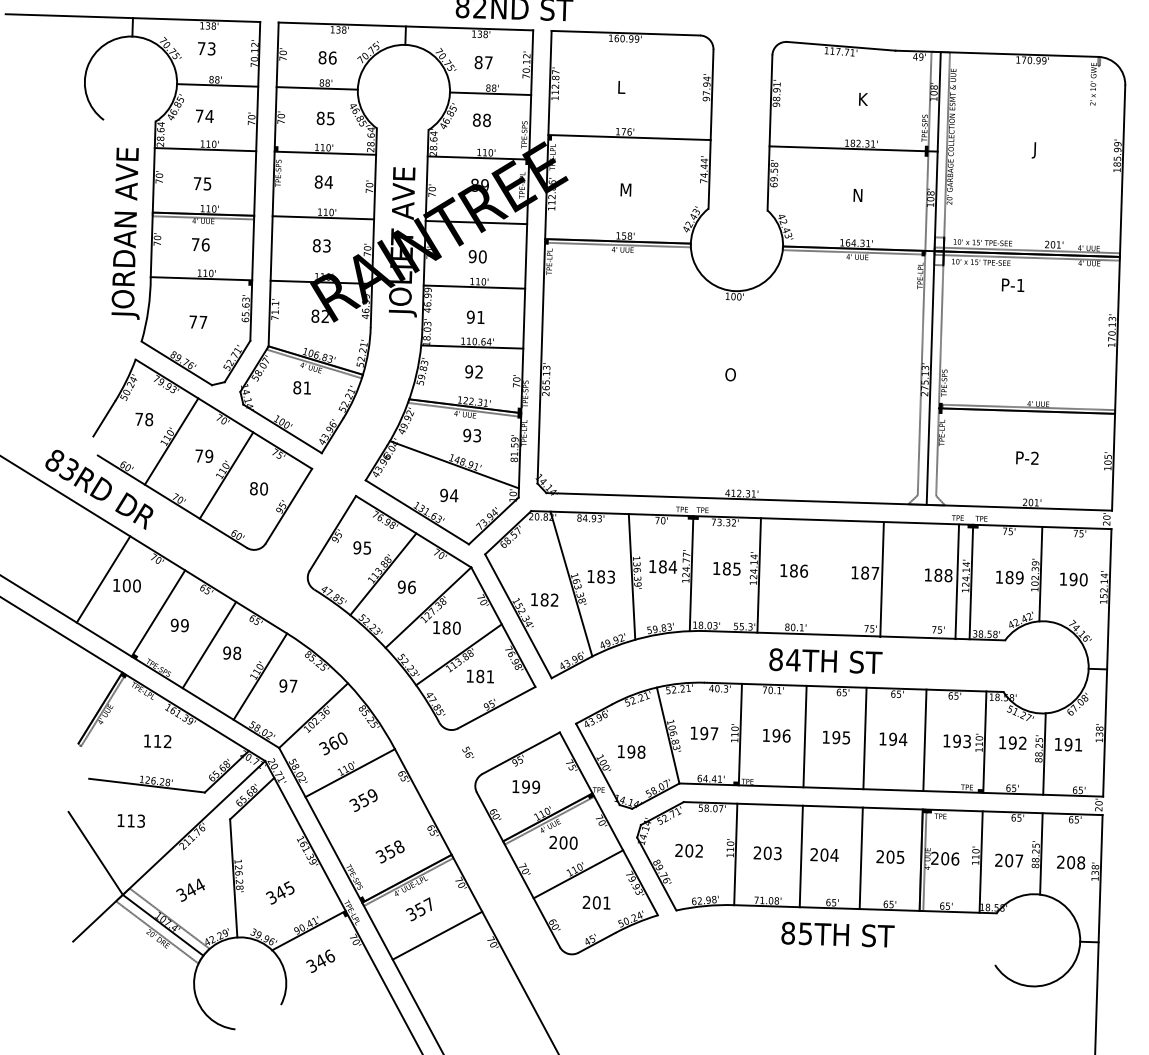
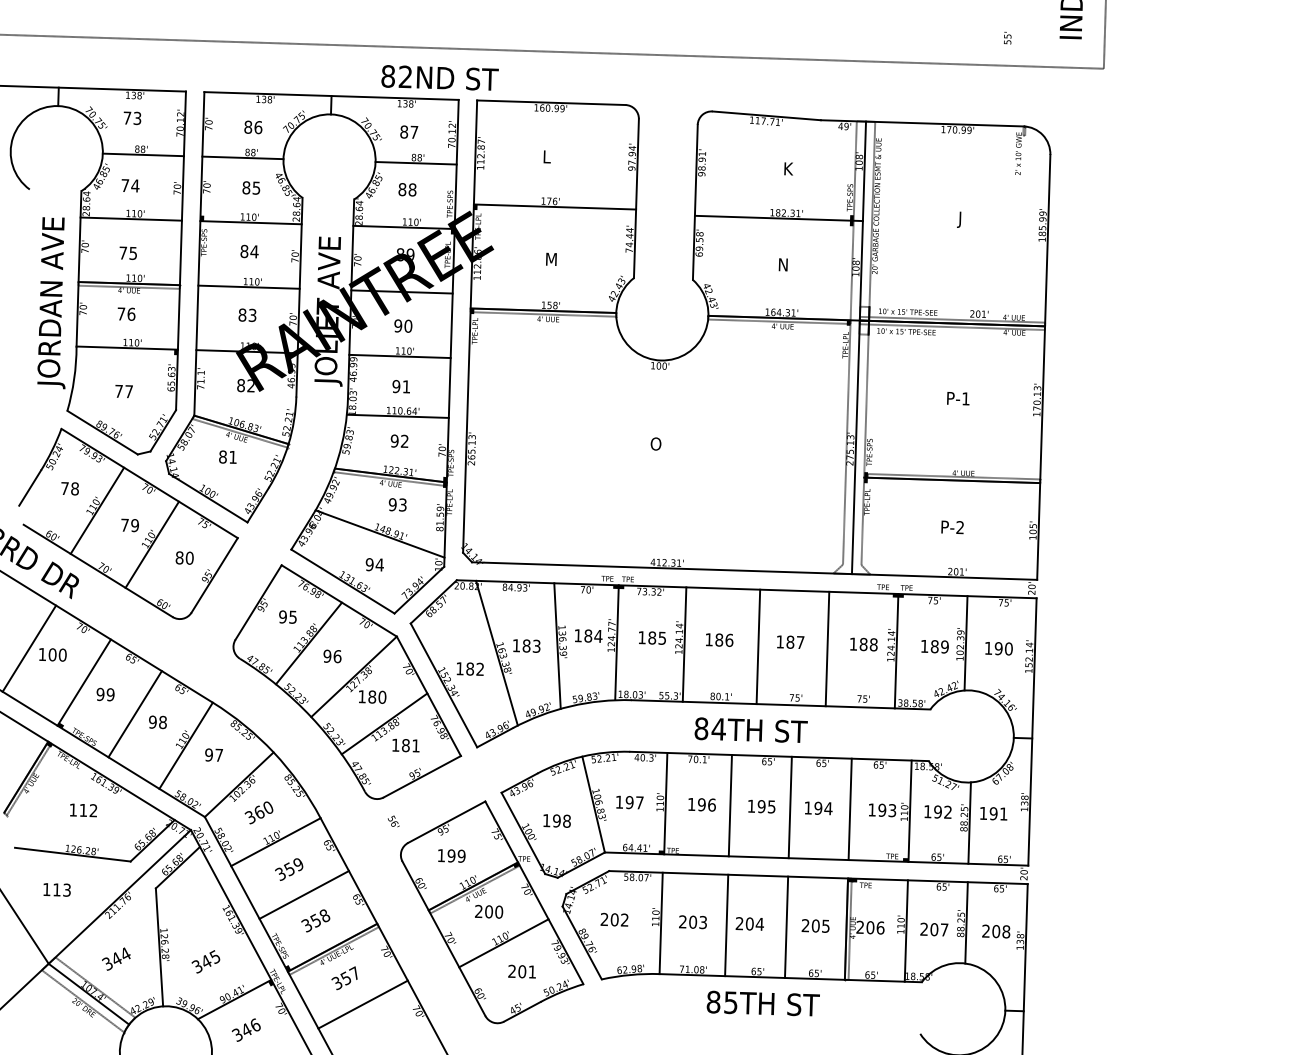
text: (1013, 285) -> (958, 398), moved
line: (882, 579) -> (758, 646), moved
line: (957, 581) -> (827, 648), moved
line: (377, 825) -> (303, 894), added

